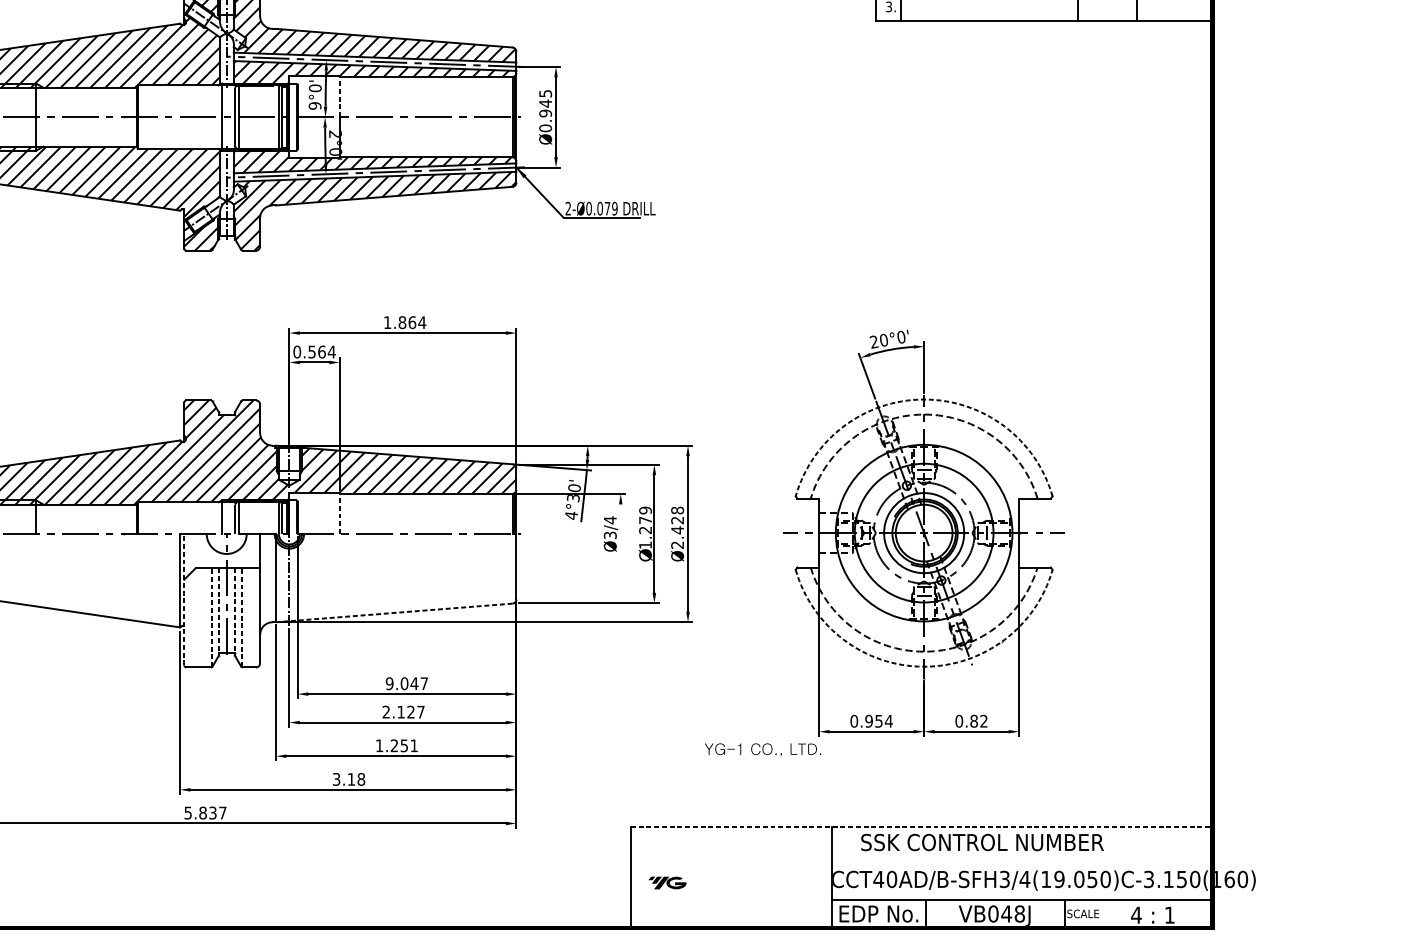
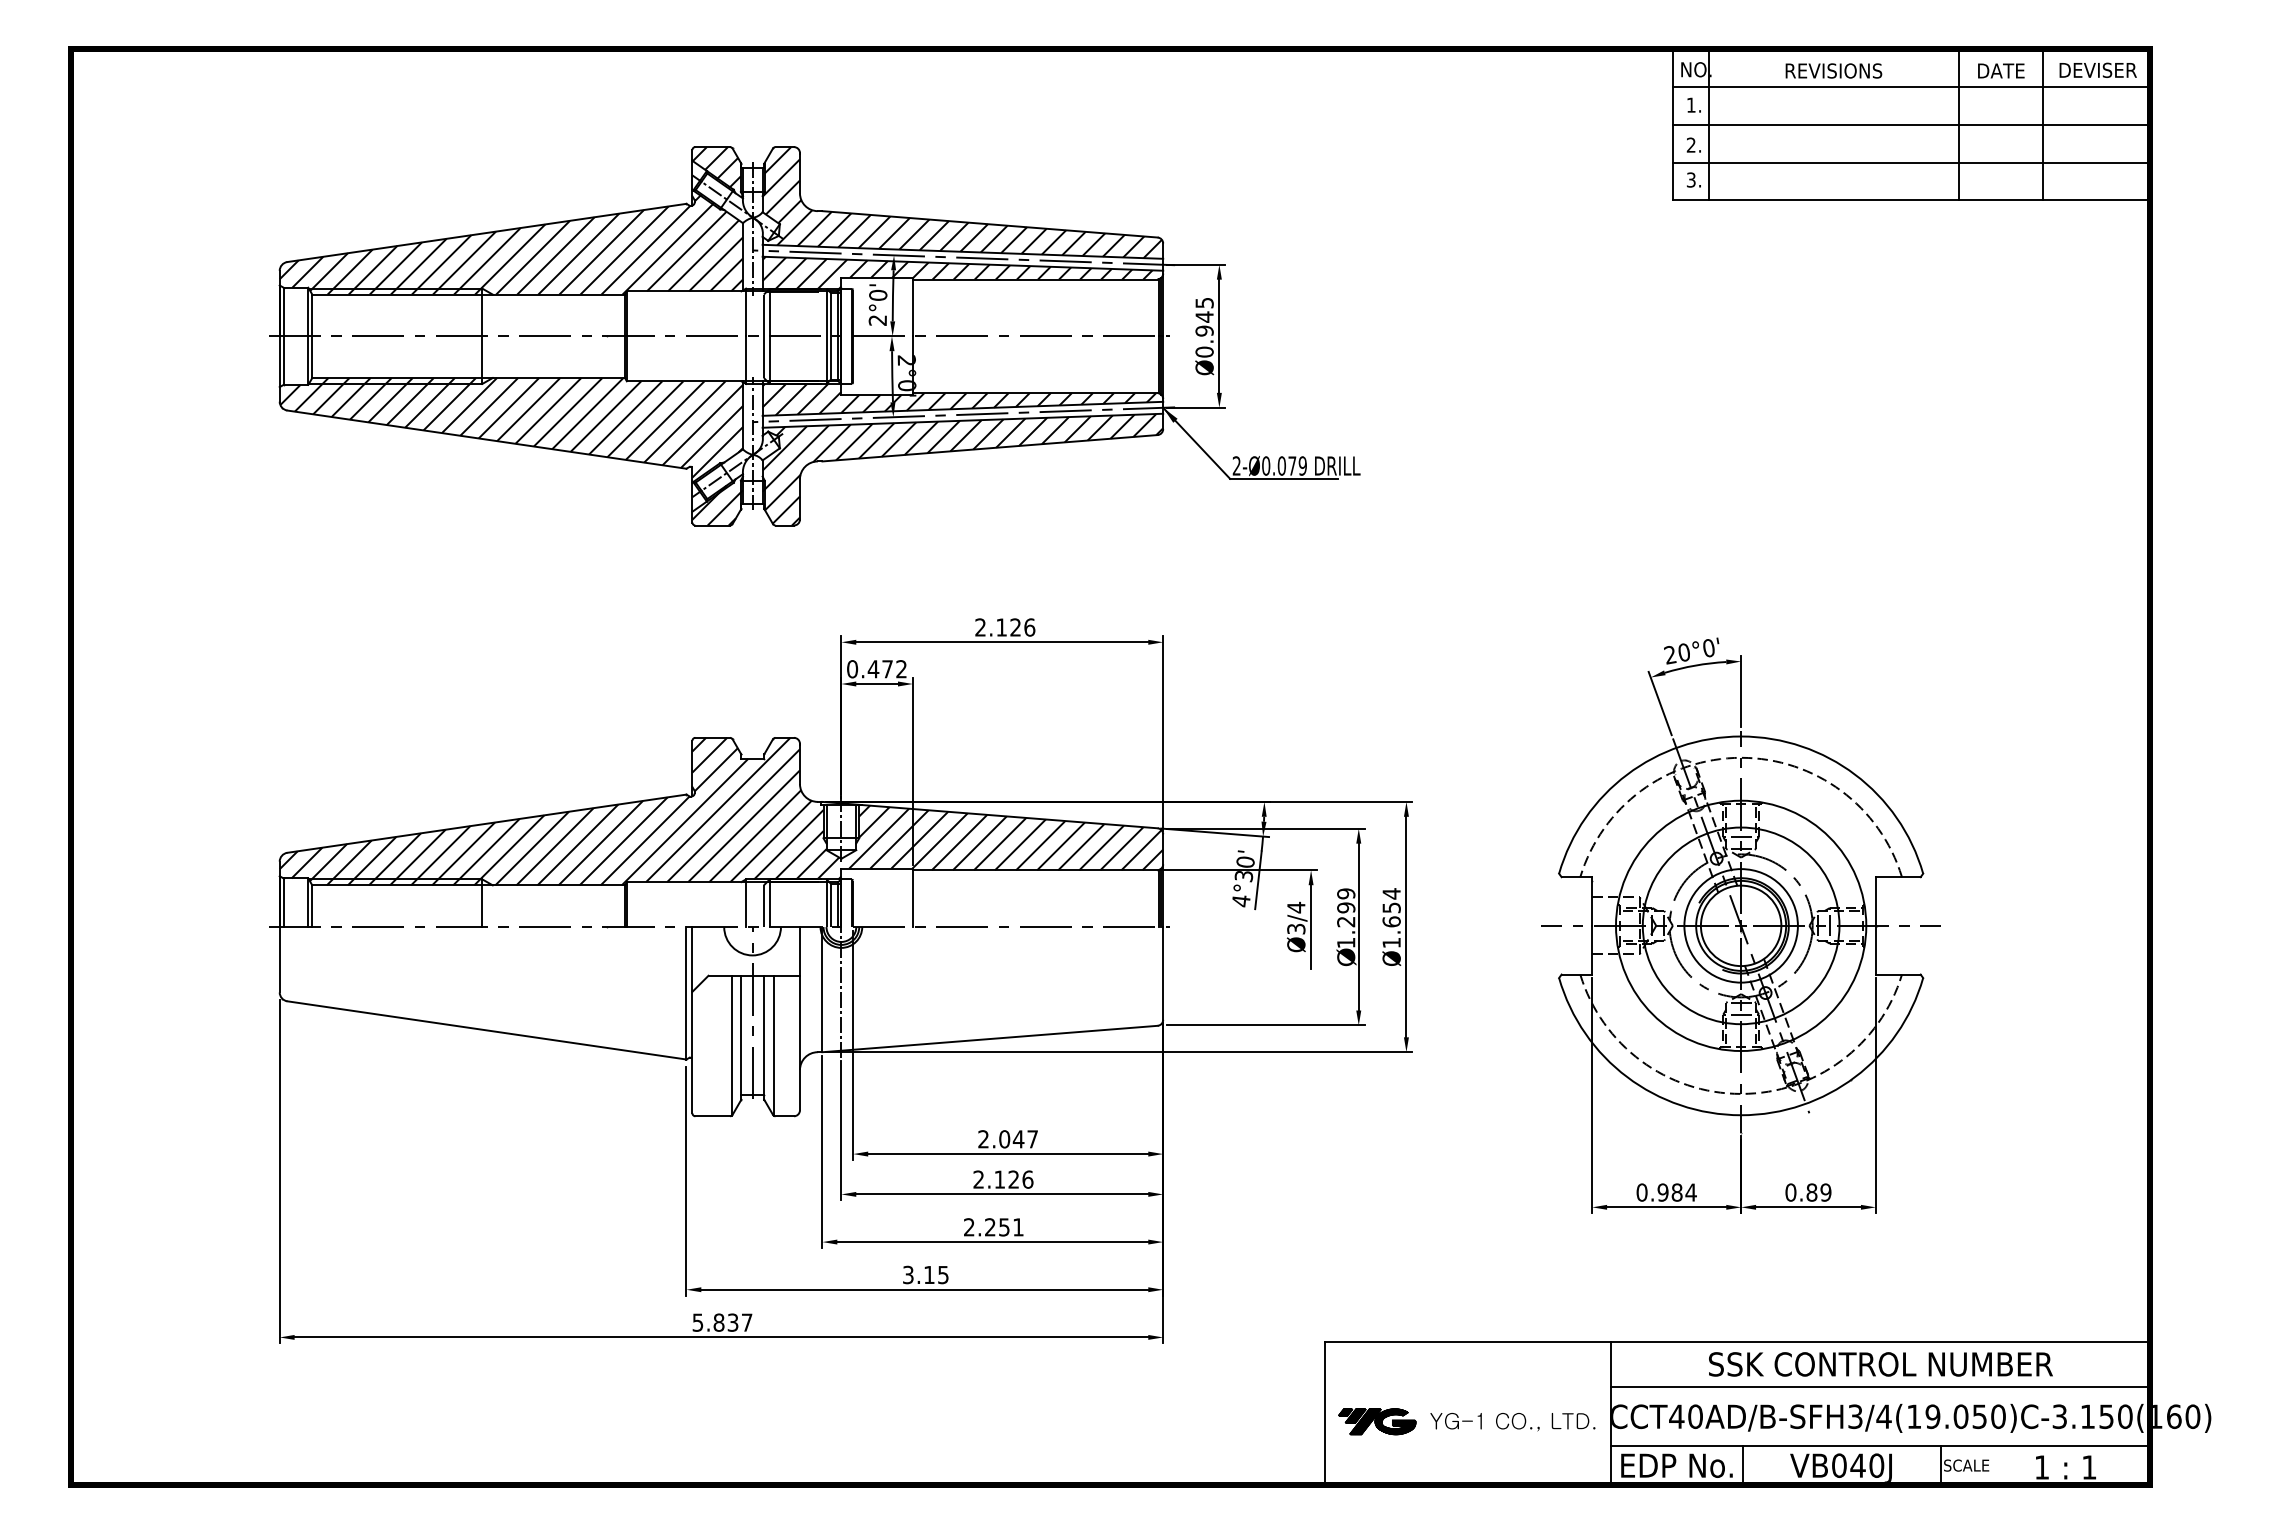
line: (339, 96) -> (912, 306), dashed -> solid
text: (314, 106) -> (877, 320), 9°0' -> 2°0'
text: (405, 322) -> (1005, 627), 1.864 -> 2.126
text: (321, 352) -> (887, 669), 0.564 -> 0.472
arc: (924, 399) -> (1741, 736), dashed -> solid
line: (339, 513) -> (912, 897), dashed -> solid
text: (645, 520) -> (1346, 907), 1.279 -> 1.299
text: (677, 527) -> (1391, 918), Ø2.428 -> Ø1.654
line: (621, 533) -> (1311, 926), added
line: (184, 599) -> (692, 1019), dashed -> solid
line: (218, 611) -> (741, 1037), dashed -> solid
line: (235, 611) -> (764, 1037), dashed -> solid
line: (393, 613) -> (989, 1039), dashed -> solid
line: (211, 617) -> (731, 1045), dashed -> solid
line: (241, 617) -> (773, 1045), dashed -> solid
arc: (924, 666) -> (1741, 1115), dashed -> solid
text: (389, 683) -> (983, 1139), 9.047 -> 2.047
text: (420, 712) -> (1027, 1179), 2.127 -> 2.126
text: (878, 721) -> (1676, 1192), 0.954 -> 0.984
text: (983, 721) -> (1825, 1192), 0.82 -> 0.89
text: (379, 745) -> (969, 1227), 1.251 -> 2.251
text: (762, 750) -> (1512, 1422), moved
text: (361, 779) -> (943, 1274), 3.18 -> 3.15
line: (922, 827) -> (1738, 1342), dashed -> solid
text: (982, 842) -> (1880, 1364), moved
line: (1021, 858) -> (1879, 1386), added
part: (667, 882) -> (1377, 1421), size x1.43
text: (1019, 913) -> (1876, 1465), VB048J -> VB040J
text: (1136, 915) -> (2041, 1467), 4 -> 1

